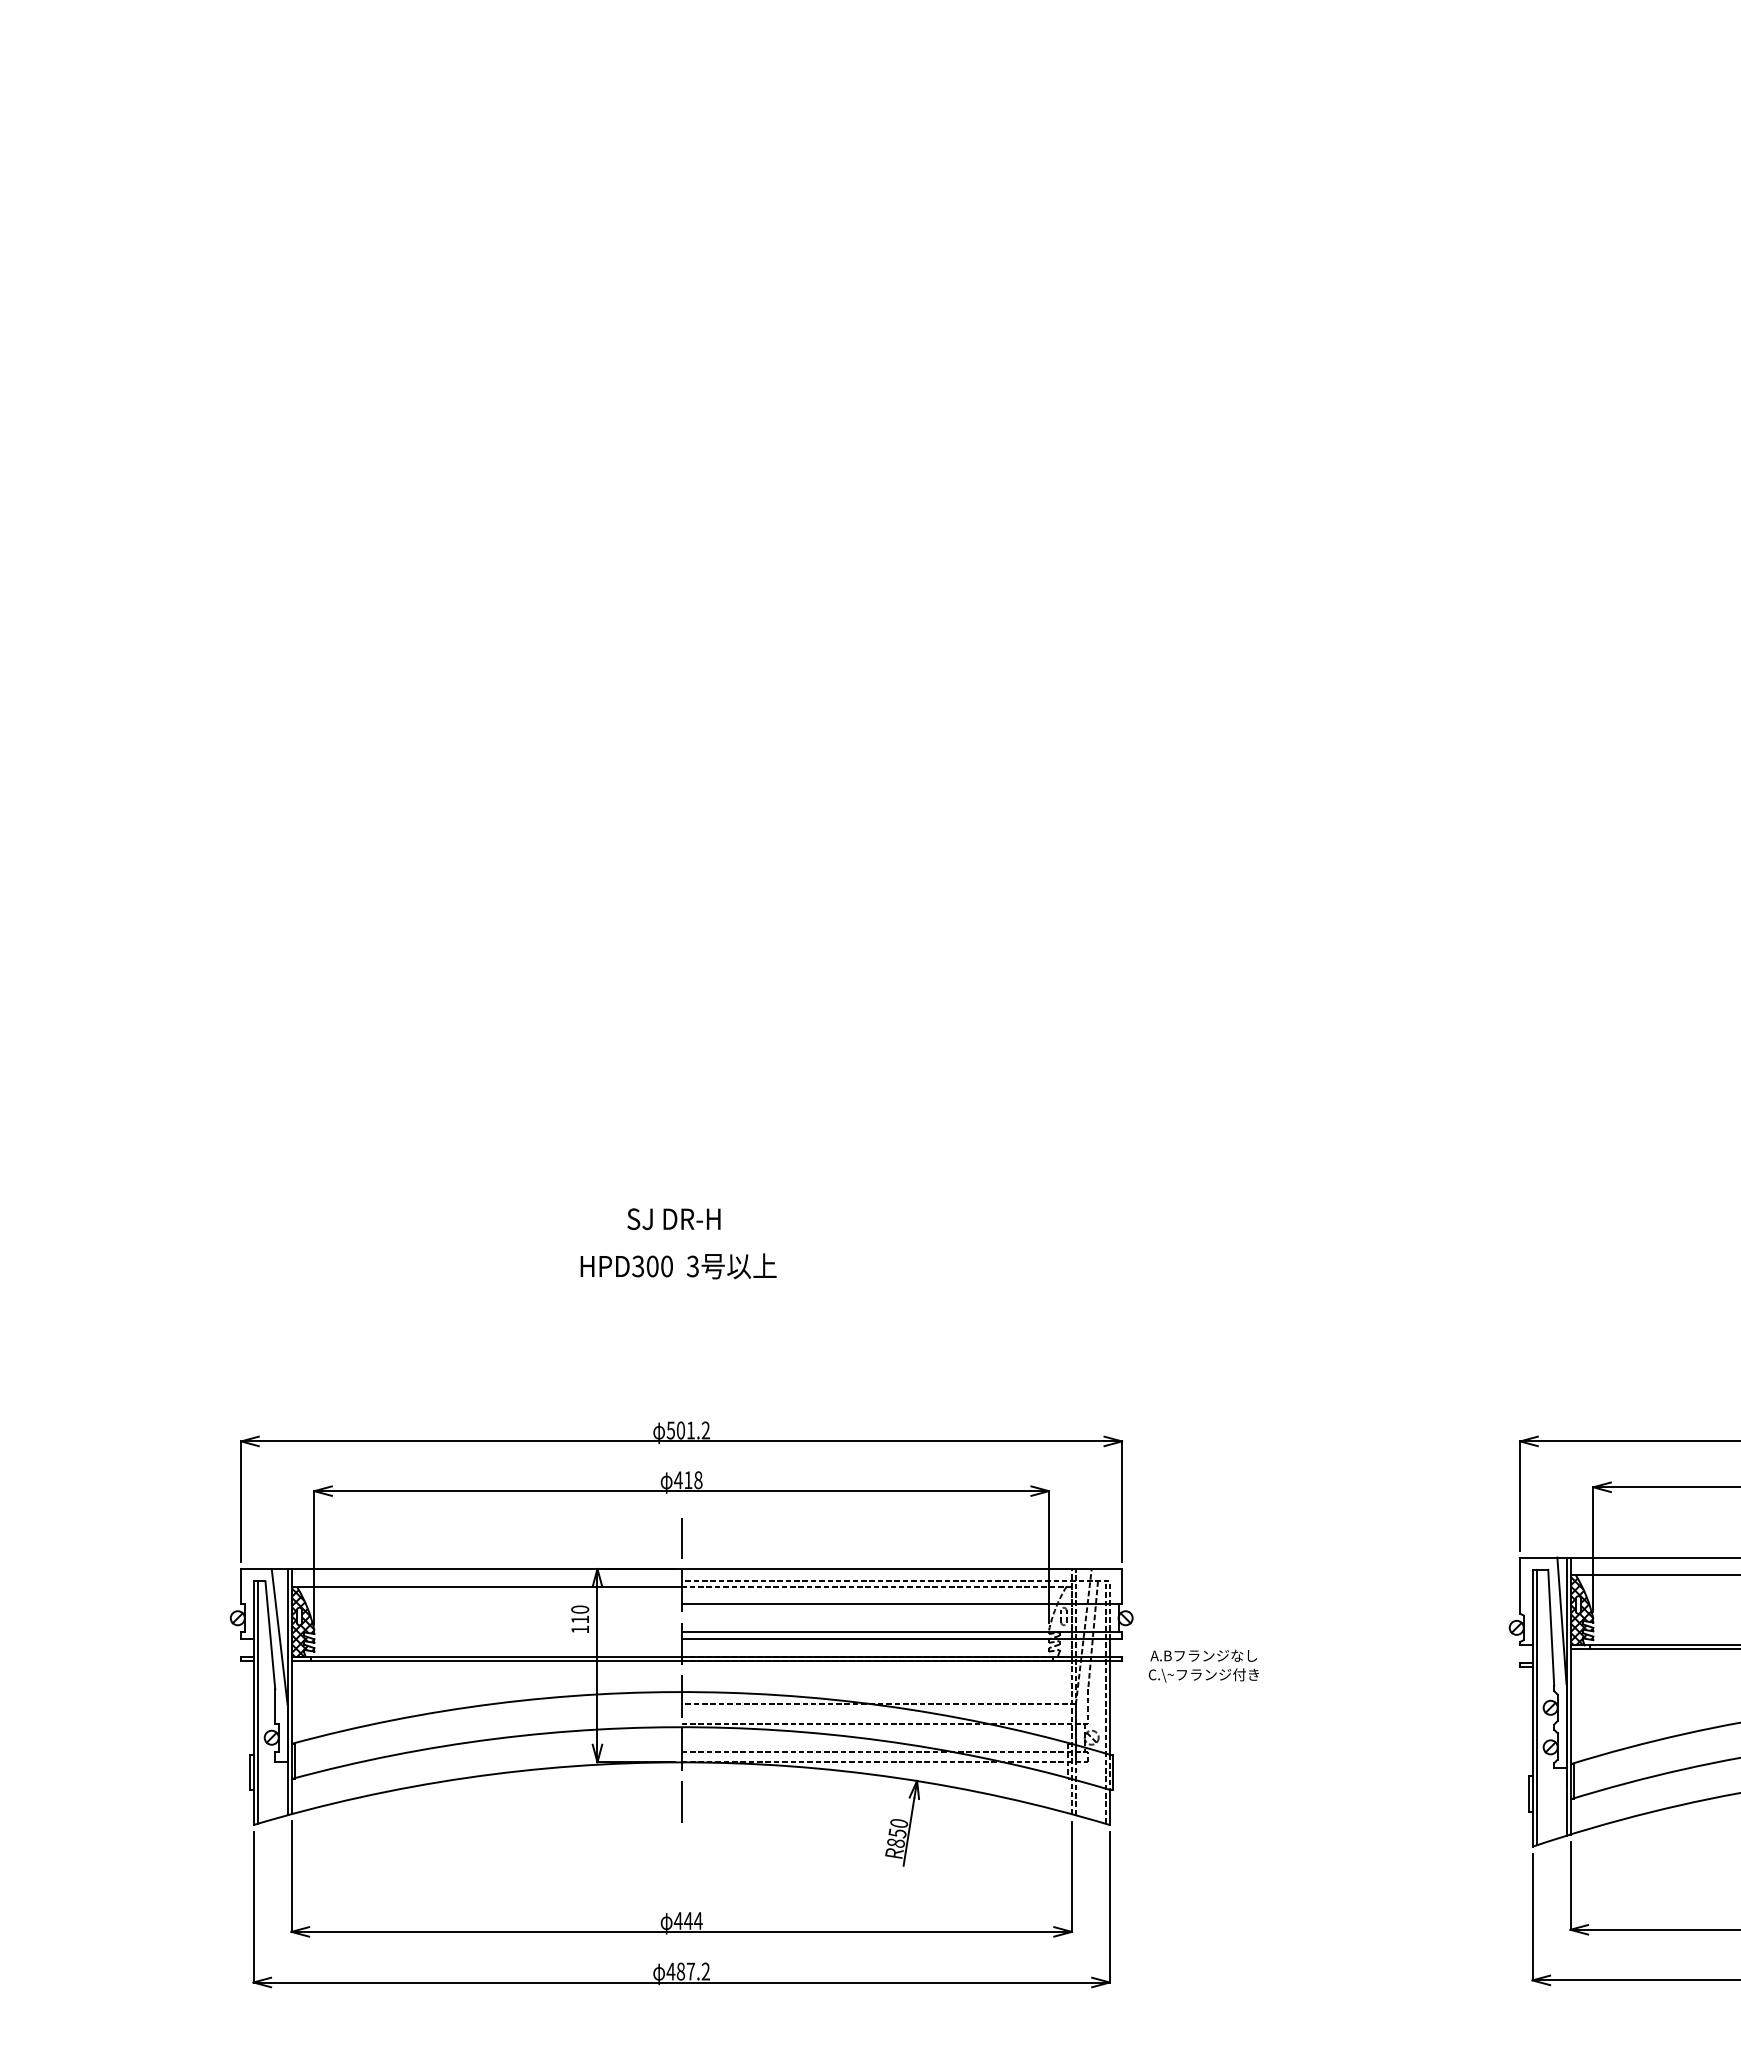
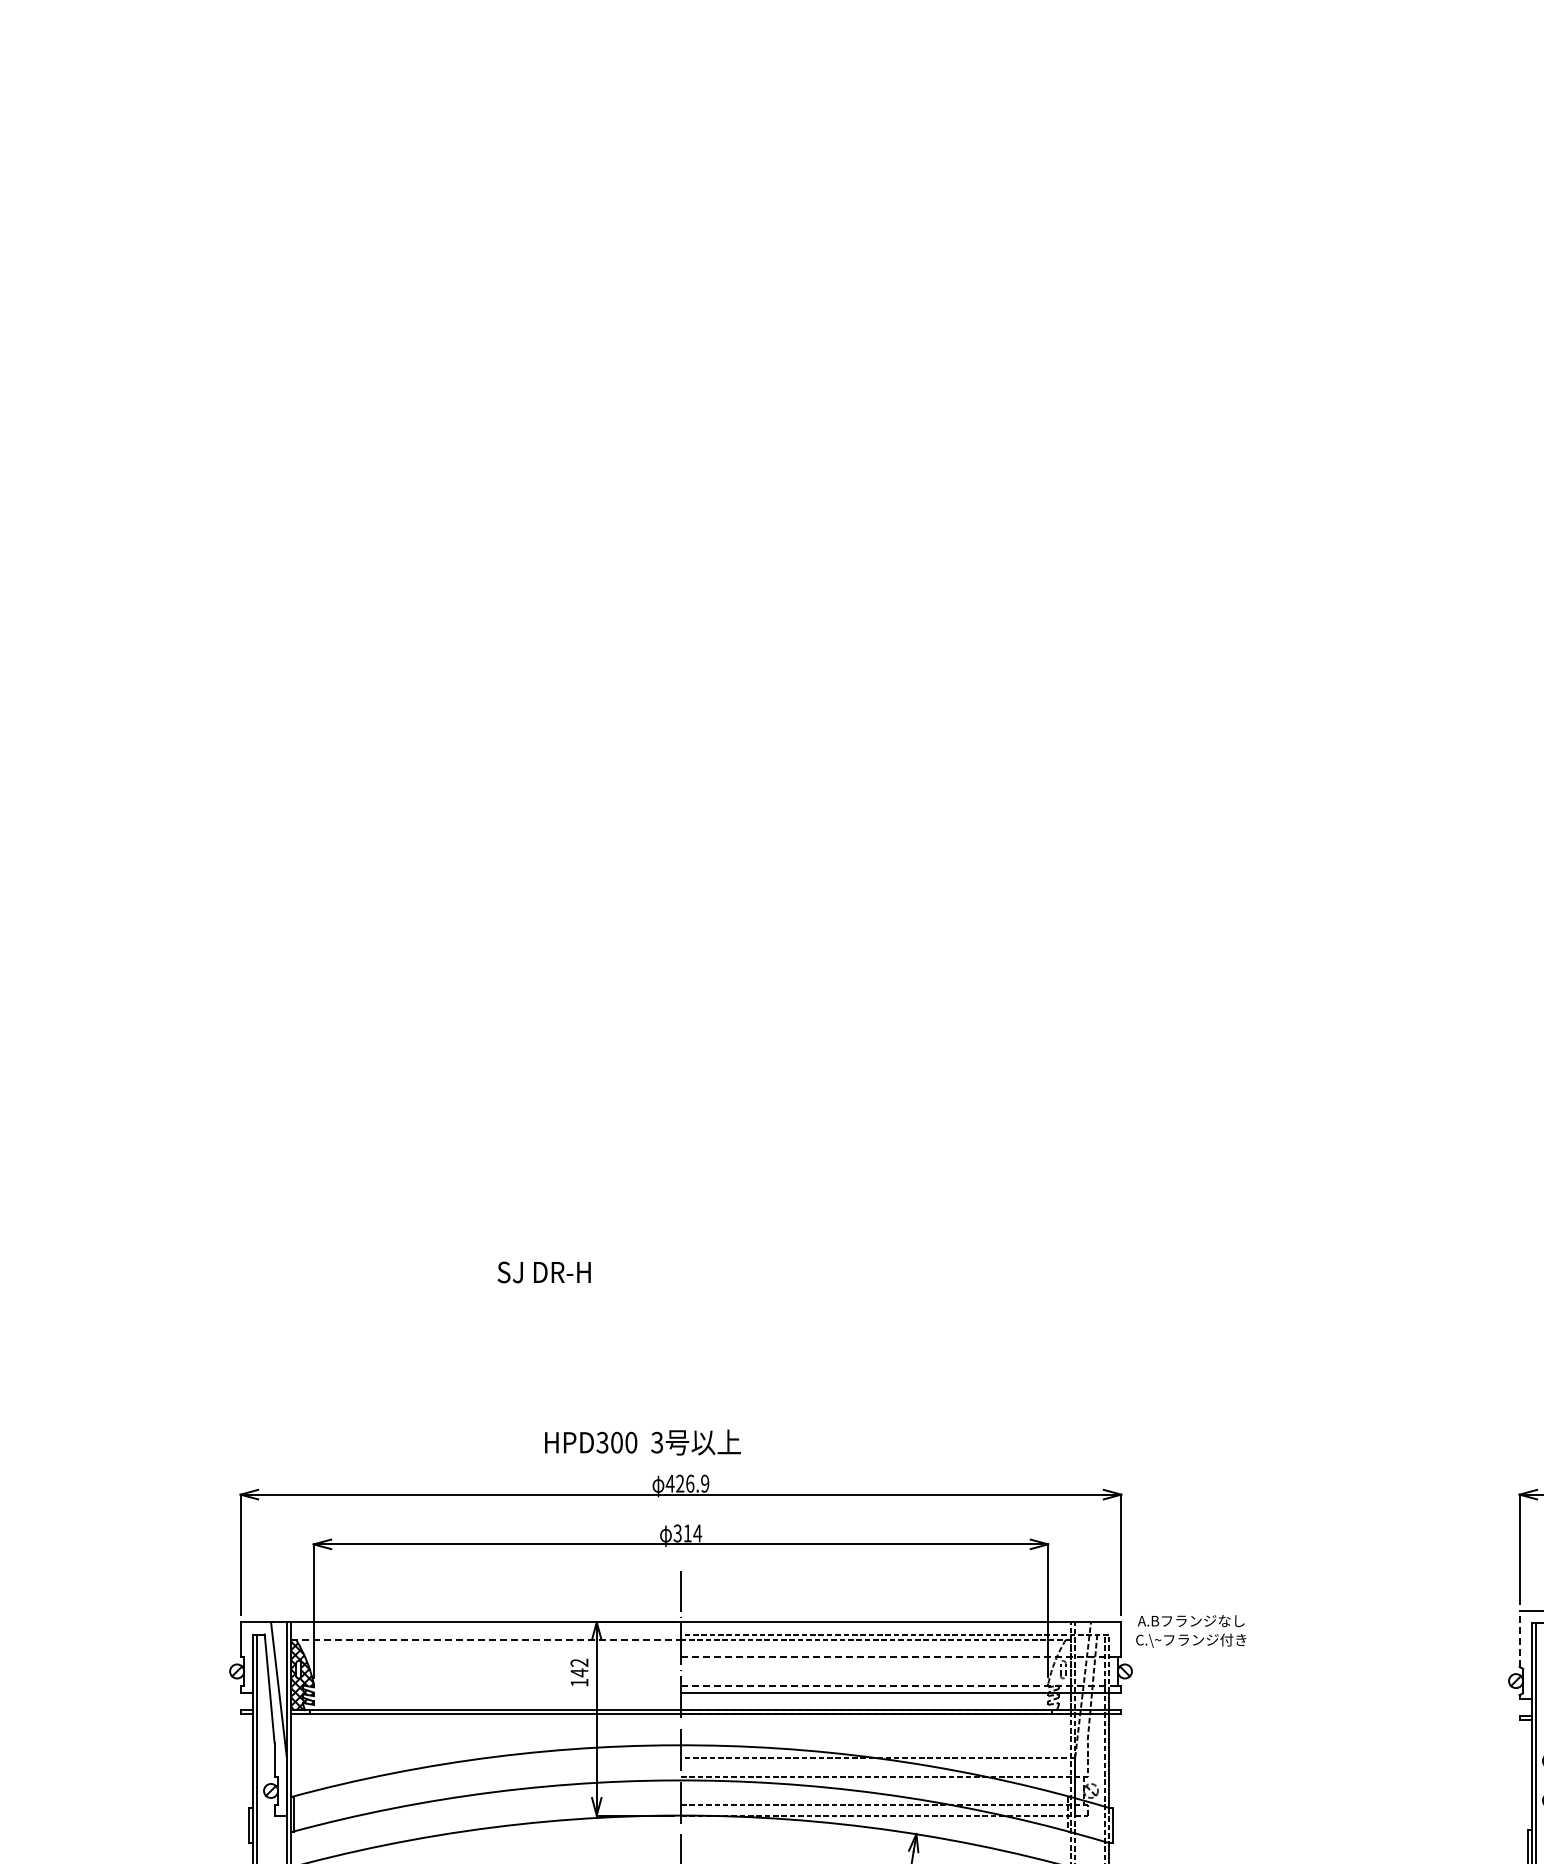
text: (673, 1219) -> (543, 1272), moved
text: (678, 1266) -> (642, 1442), moved
text: (687, 1430) -> (686, 1483), 501.2 -> 426.9
text: (687, 1480) -> (686, 1533), 418 -> 314
line: (1520, 1585) -> (1519, 1638), solid -> dashed
line: (487, 1586) -> (486, 1639), solid -> dashed
line: (900, 1604) -> (899, 1657), solid -> dashed
text: (580, 1614) -> (579, 1667), 110 -> 142
line: (900, 1632) -> (899, 1685), solid -> dashed
text: (1203, 1665) -> (1190, 1630), moved

